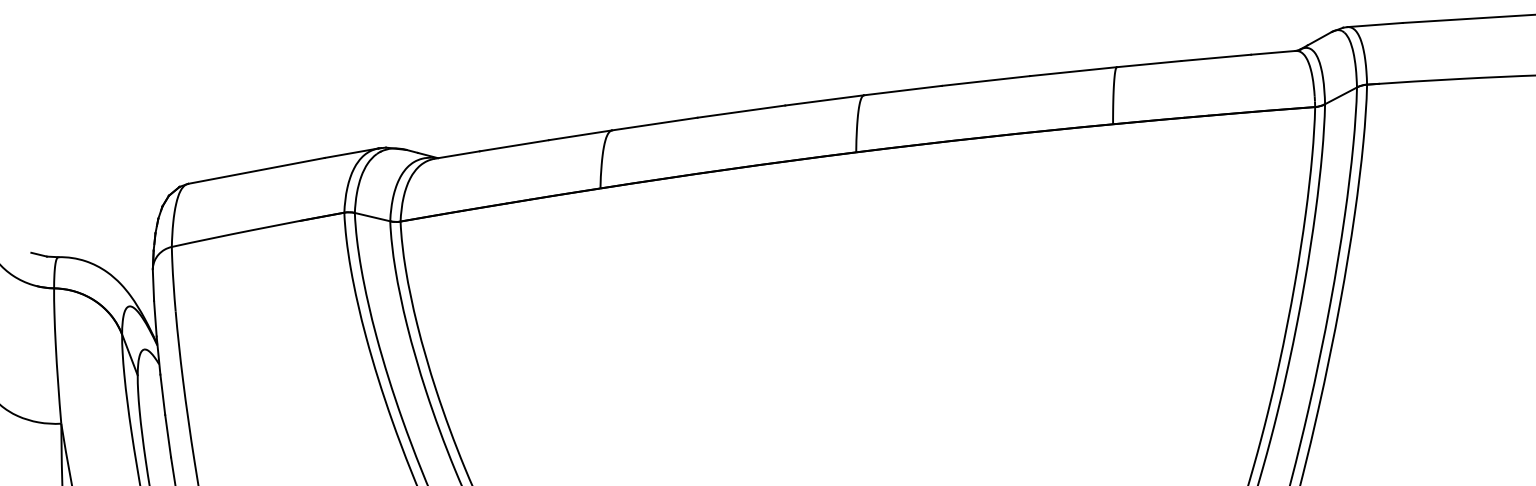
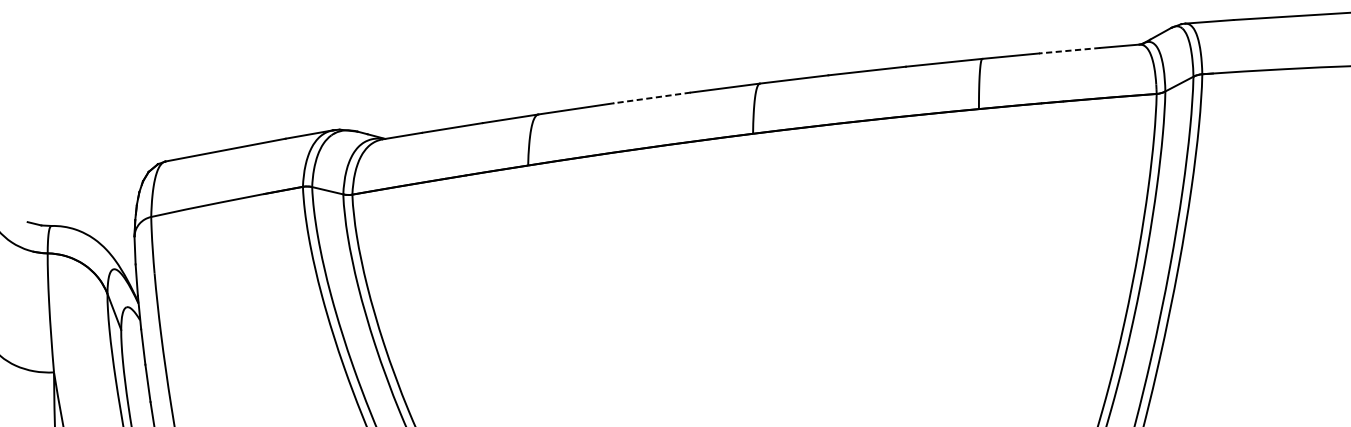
line: (1215, 57) -> (1069, 50), solid -> dashed
line: (740, 111) -> (651, 97), solid -> dashed

